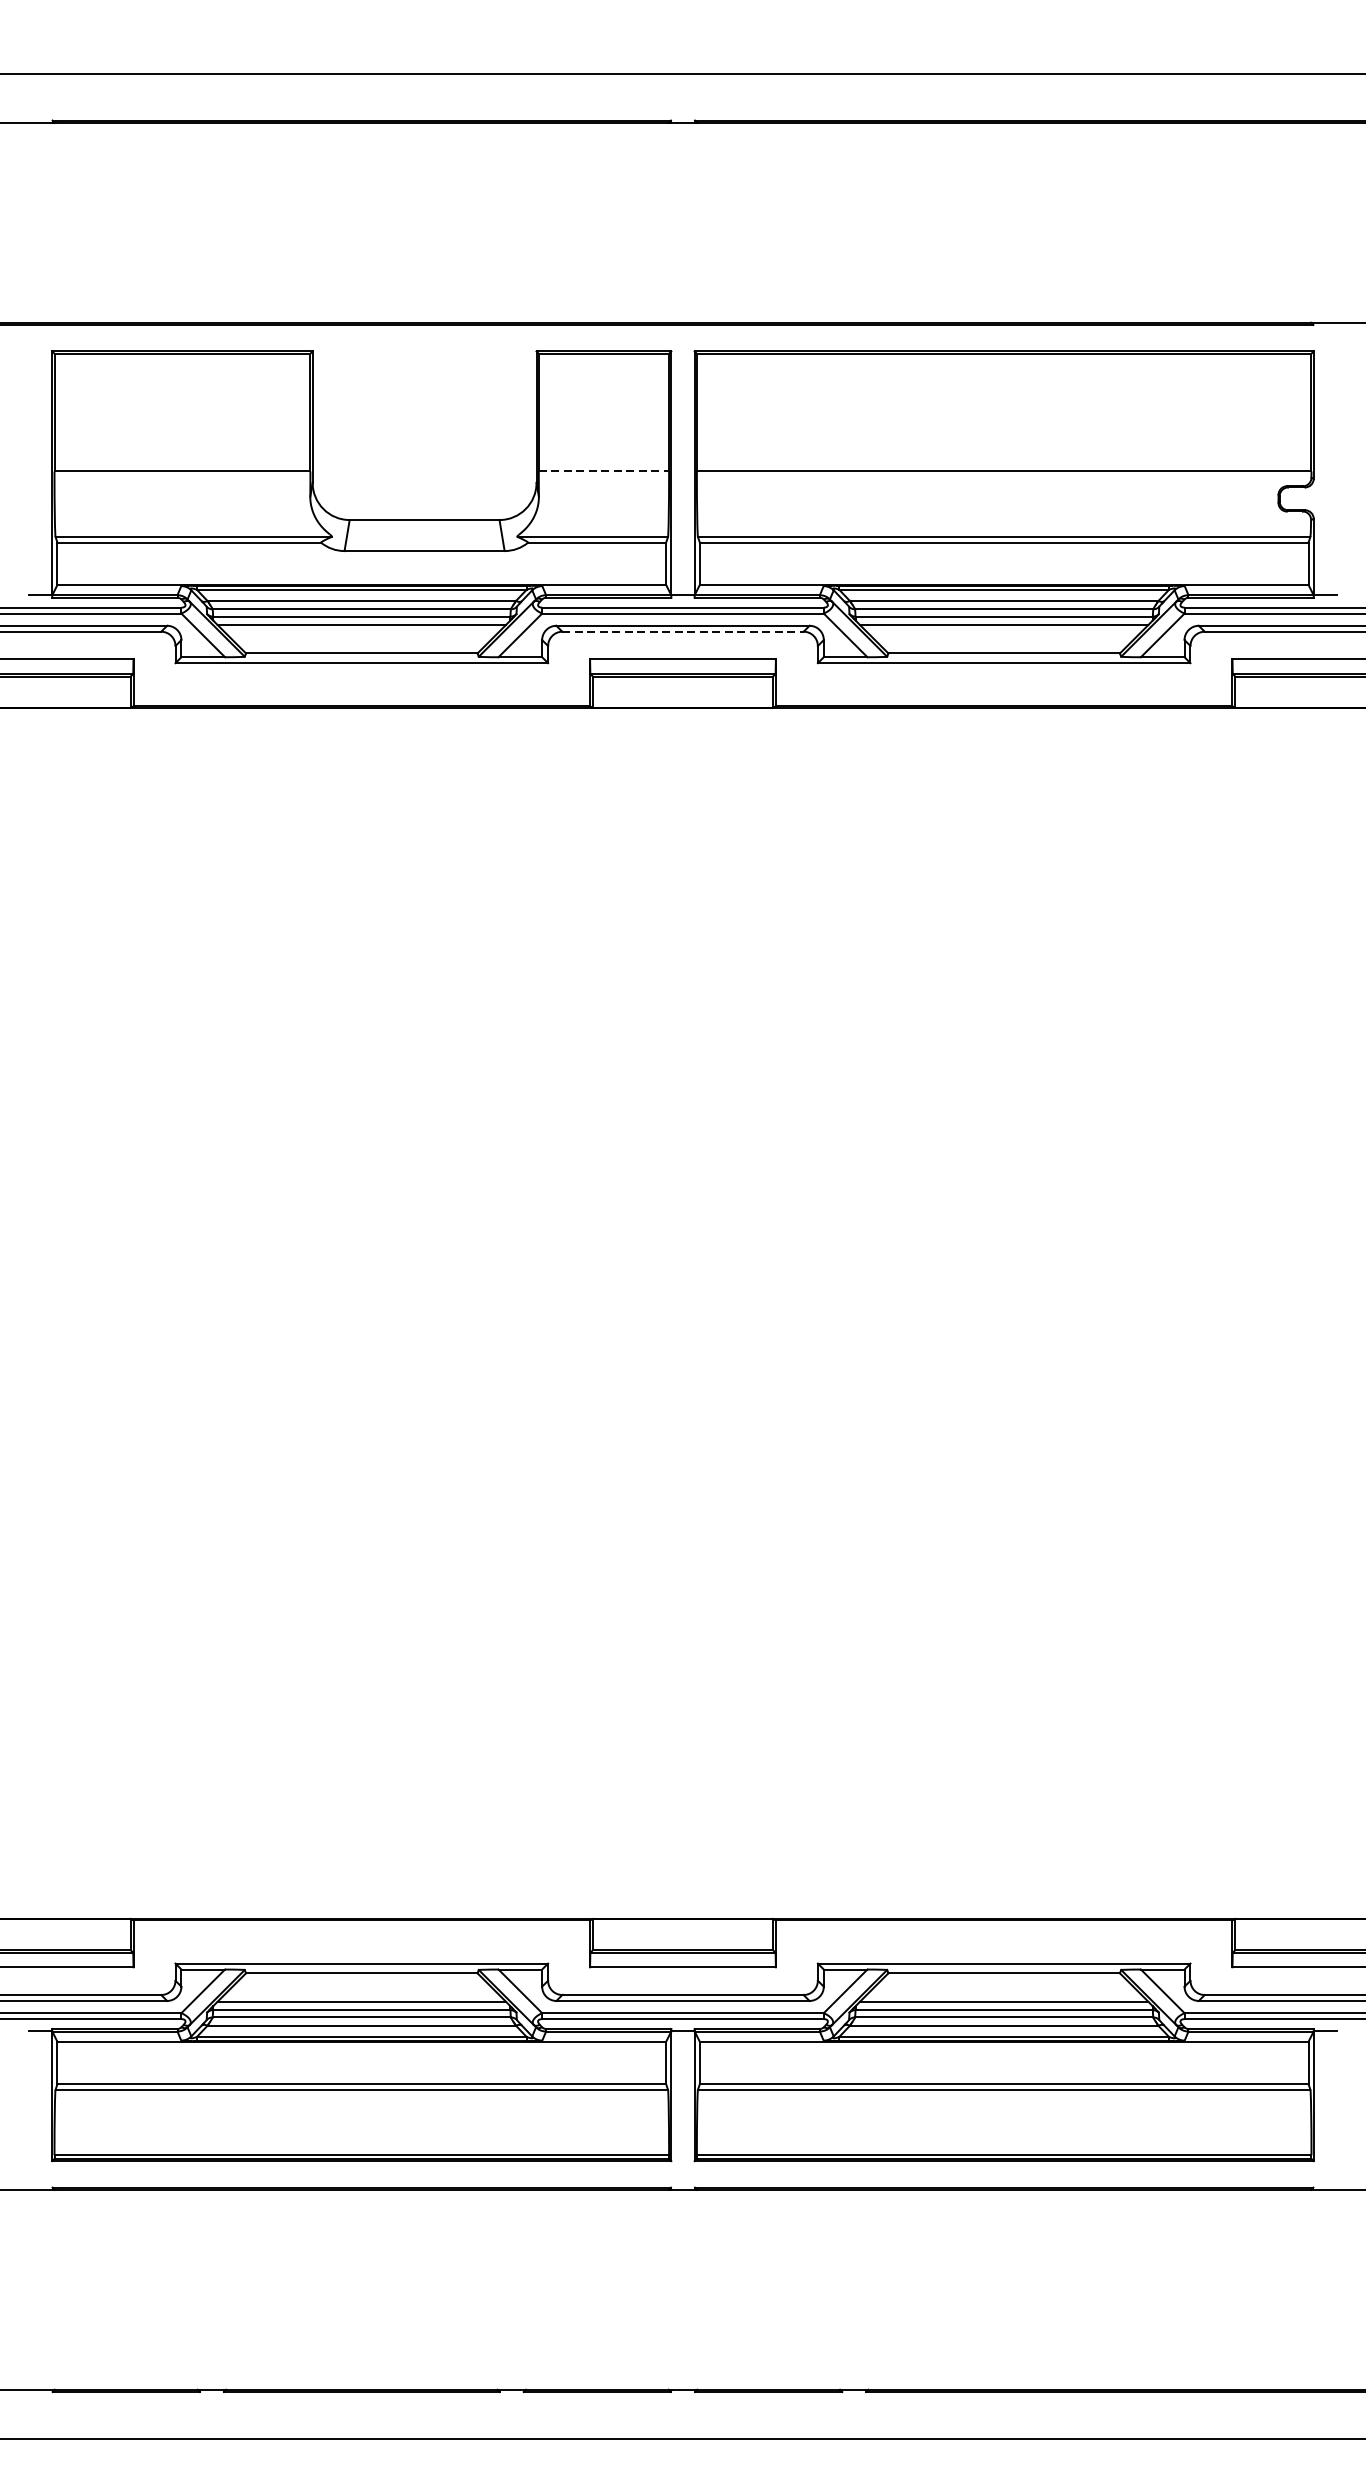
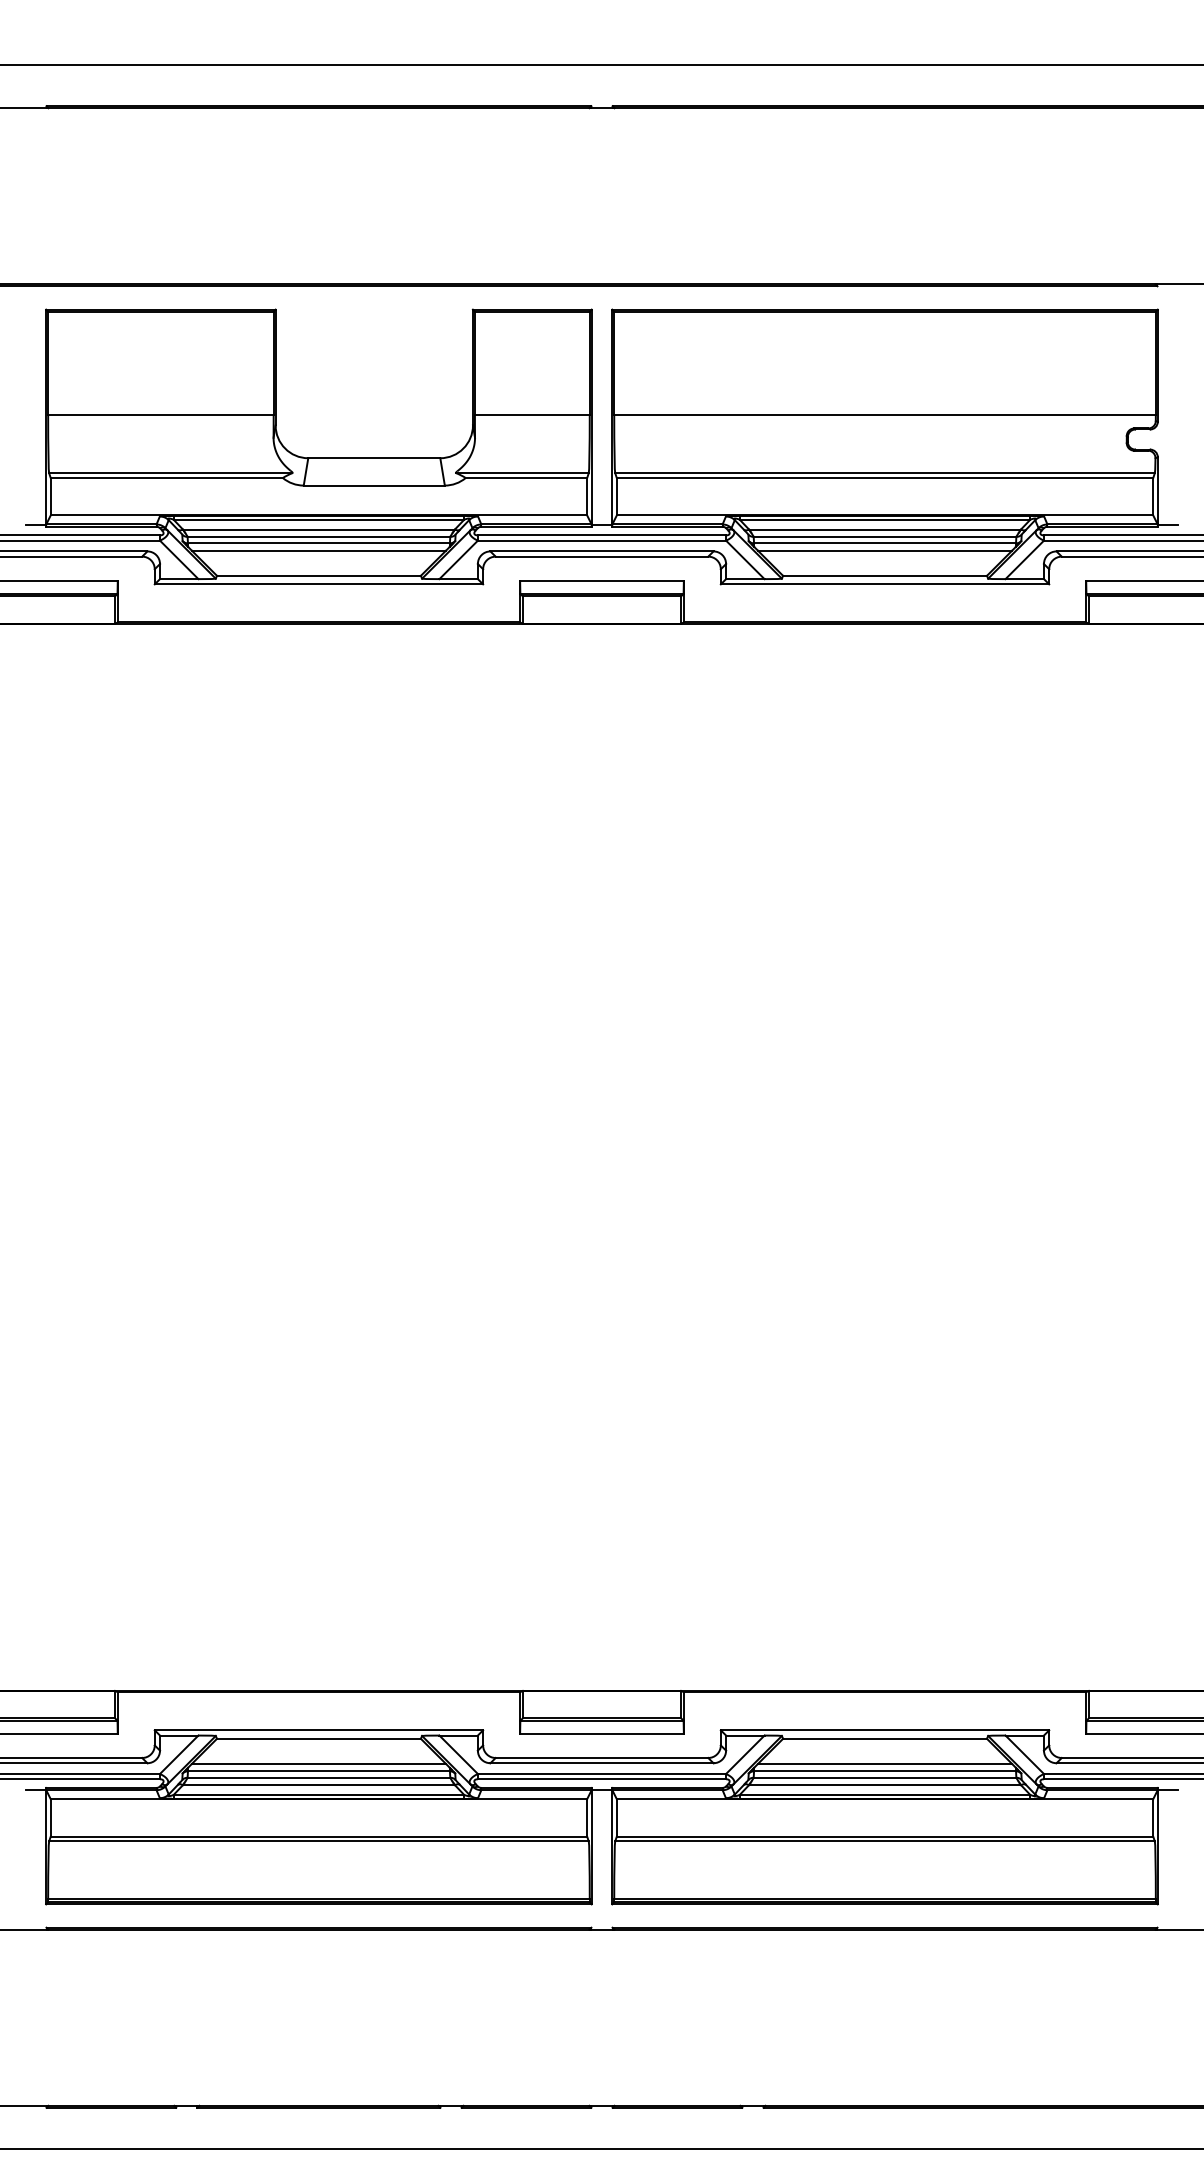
line: (604, 471) -> (532, 415), dashed -> solid
line: (683, 631) -> (602, 556), dashed -> solid

